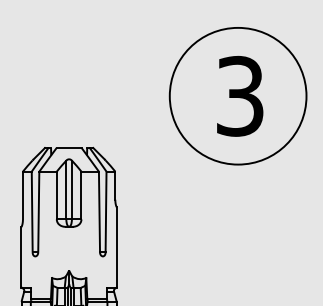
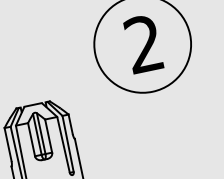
text: (239, 96) -> (143, 44), 3 -> 2

